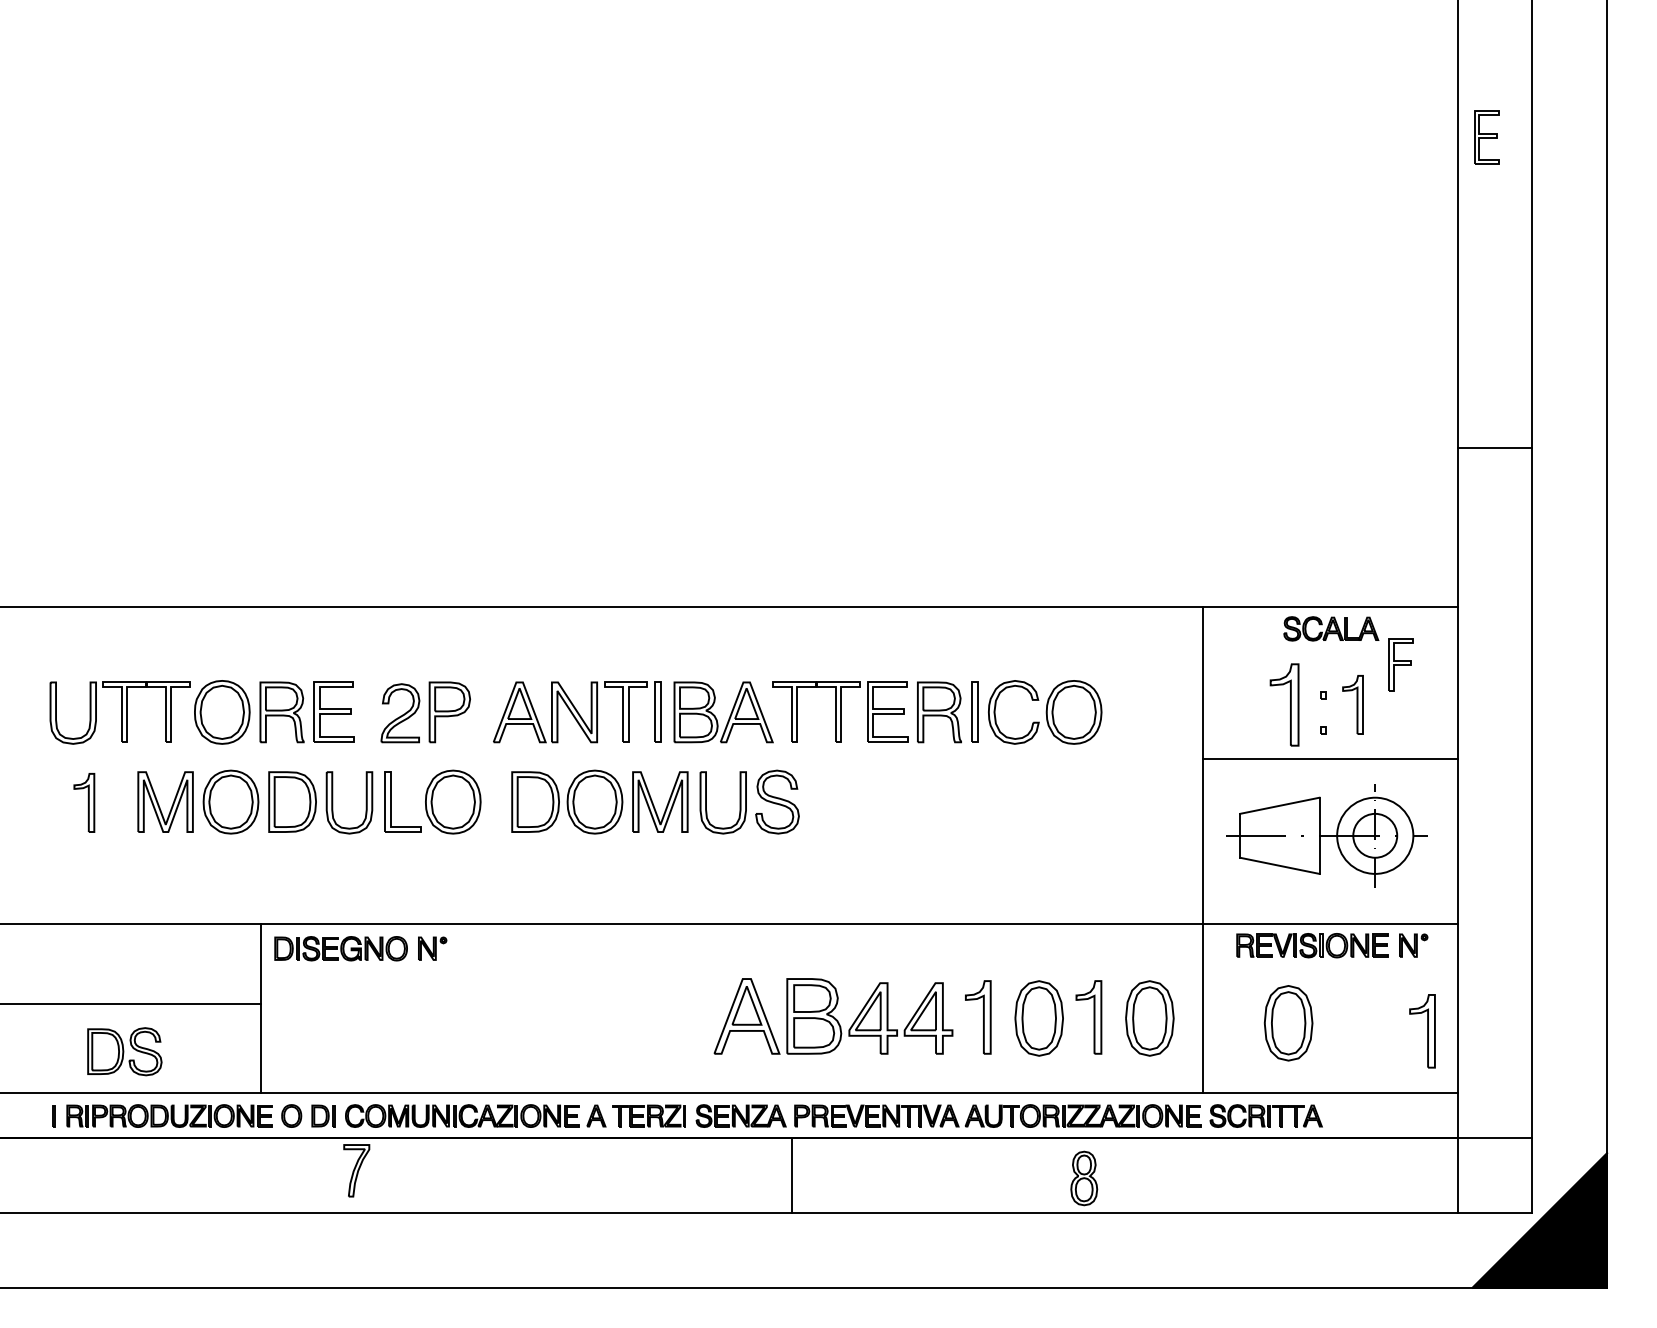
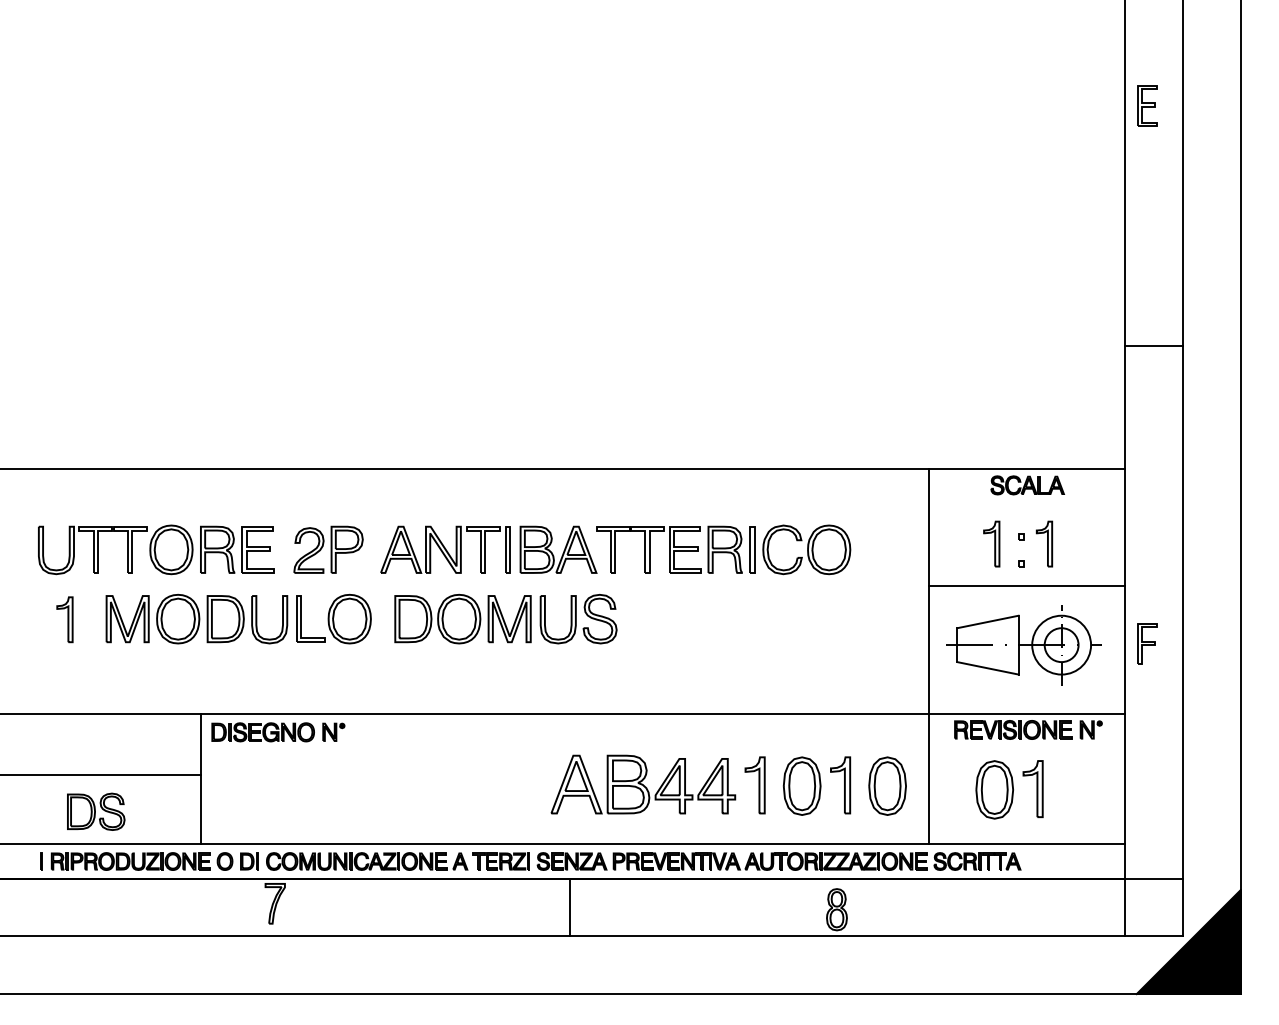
part: (1400, 664) -> (1147, 643), moved
part: (1284, 704) -> (991, 543), size x0.71
part: (1421, 1031) -> (1032, 789), moved
line: (792, 1175) -> (569, 907), moved

